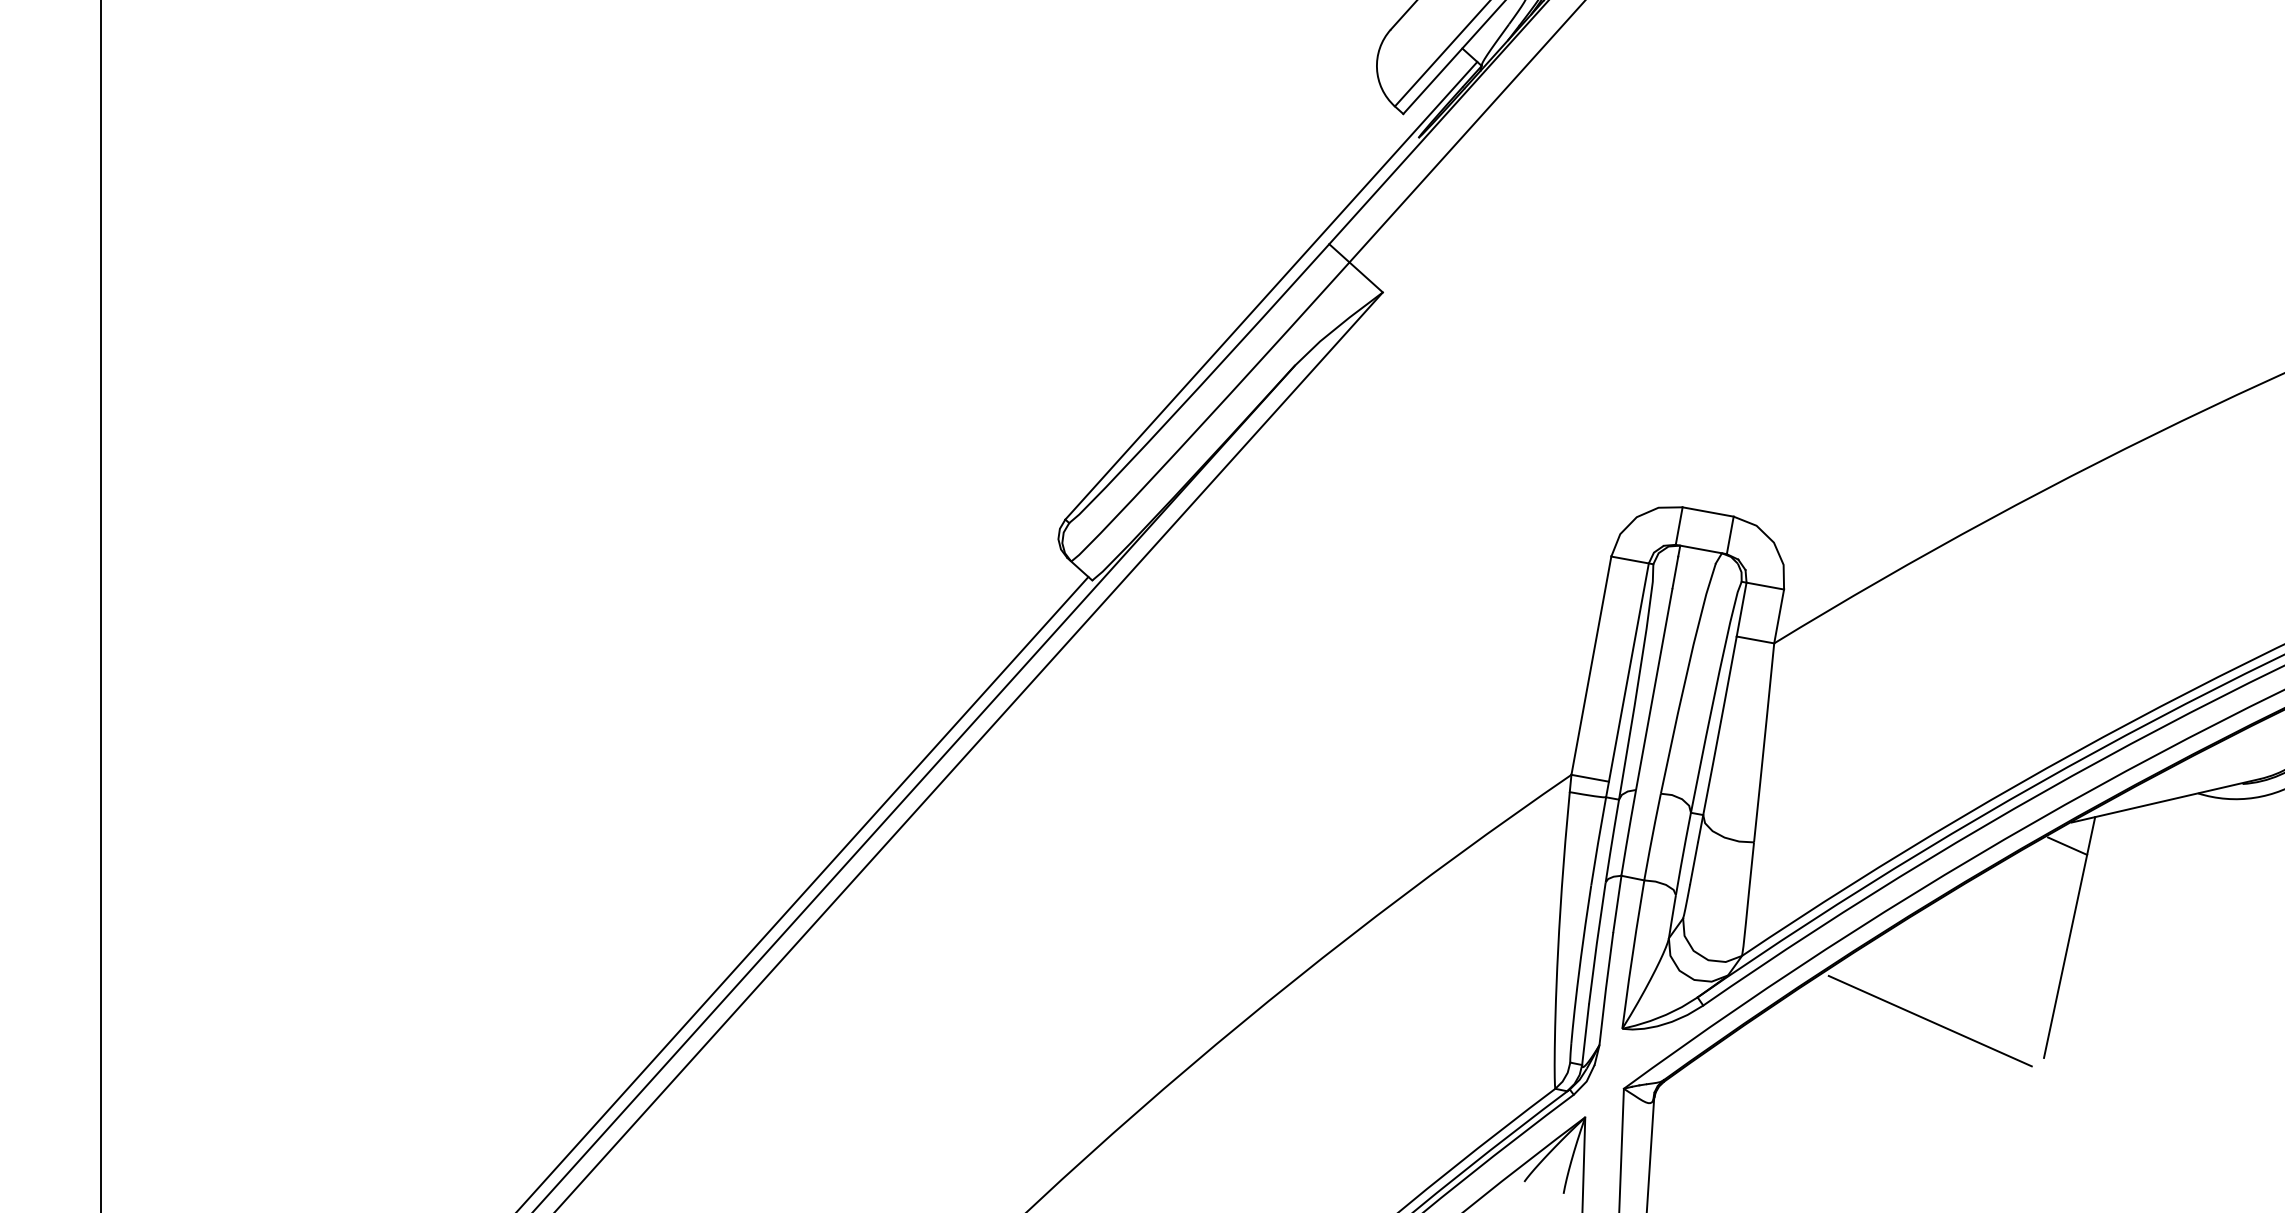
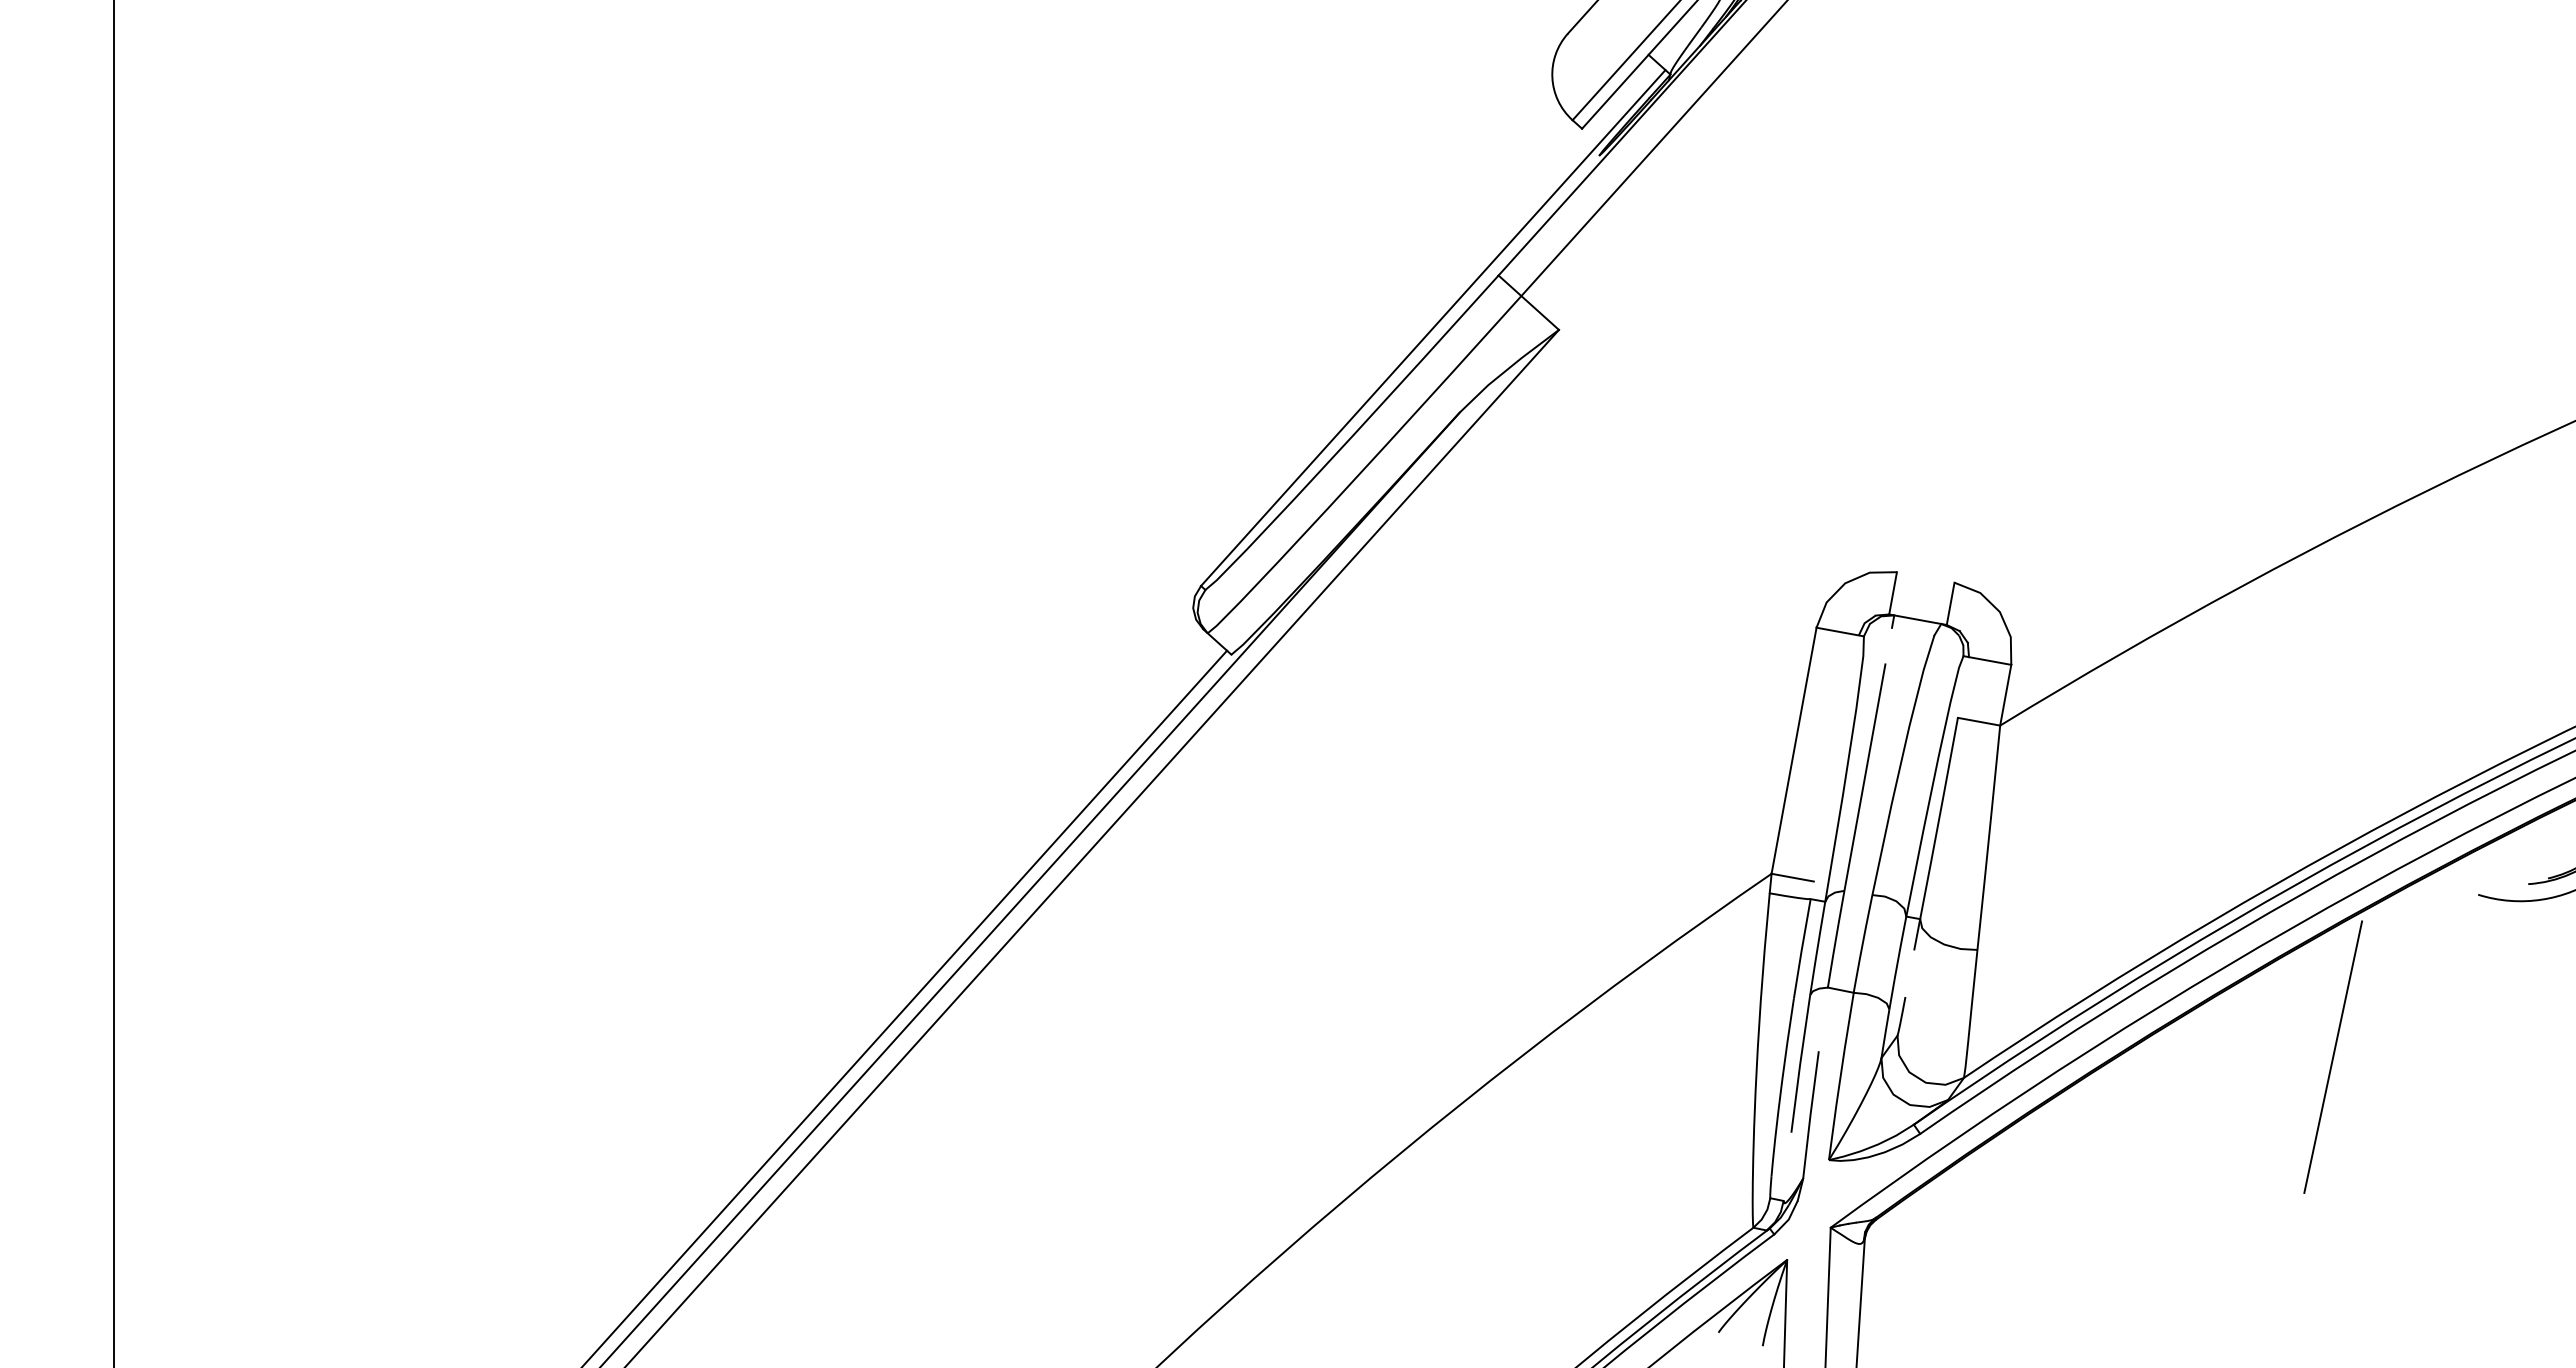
line: (1707, 512) -> (1925, 577), removed
line: (1675, 572) -> (1888, 645), removed
line: (1741, 609) -> (1963, 687), removed
line: (1627, 680) -> (1834, 767), removed
line: (2165, 800) -> (2441, 902), removed
line: (2067, 846) -> (2330, 954), removed
line: (1693, 863) -> (1909, 973), removed
line: (1617, 904) -> (1823, 1019), removed
line: (1929, 1021) -> (2175, 1151), removed
line: (1585, 1034) -> (1787, 1166), removed

